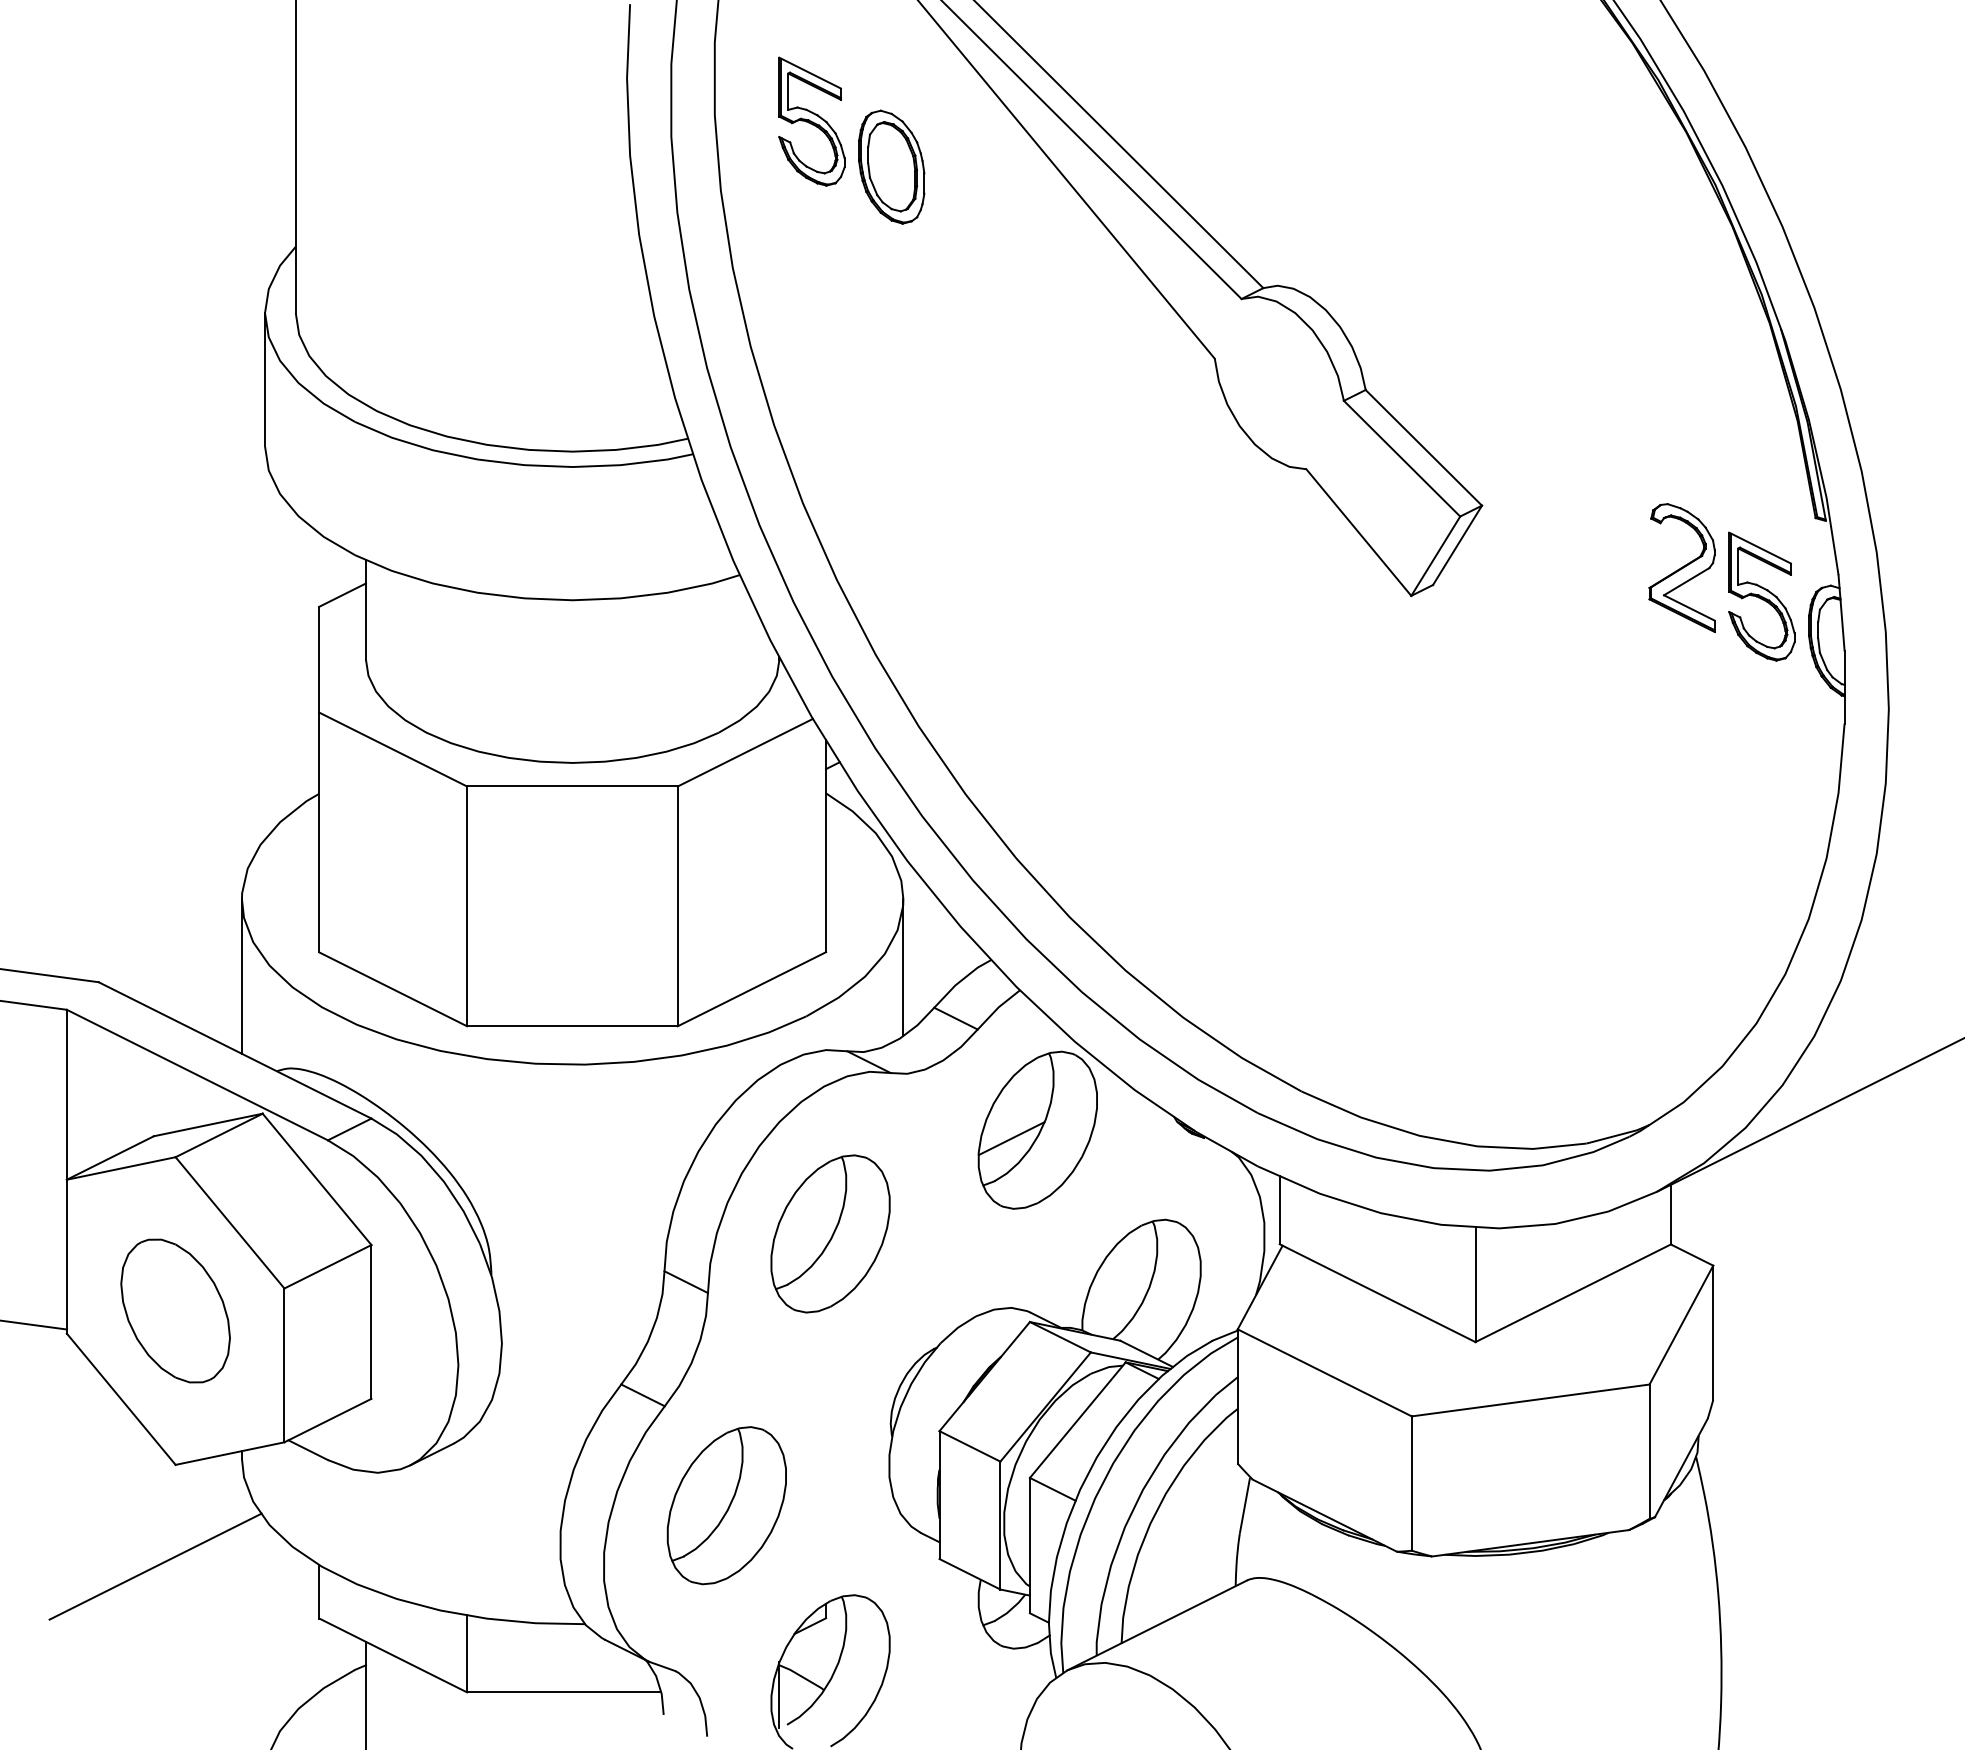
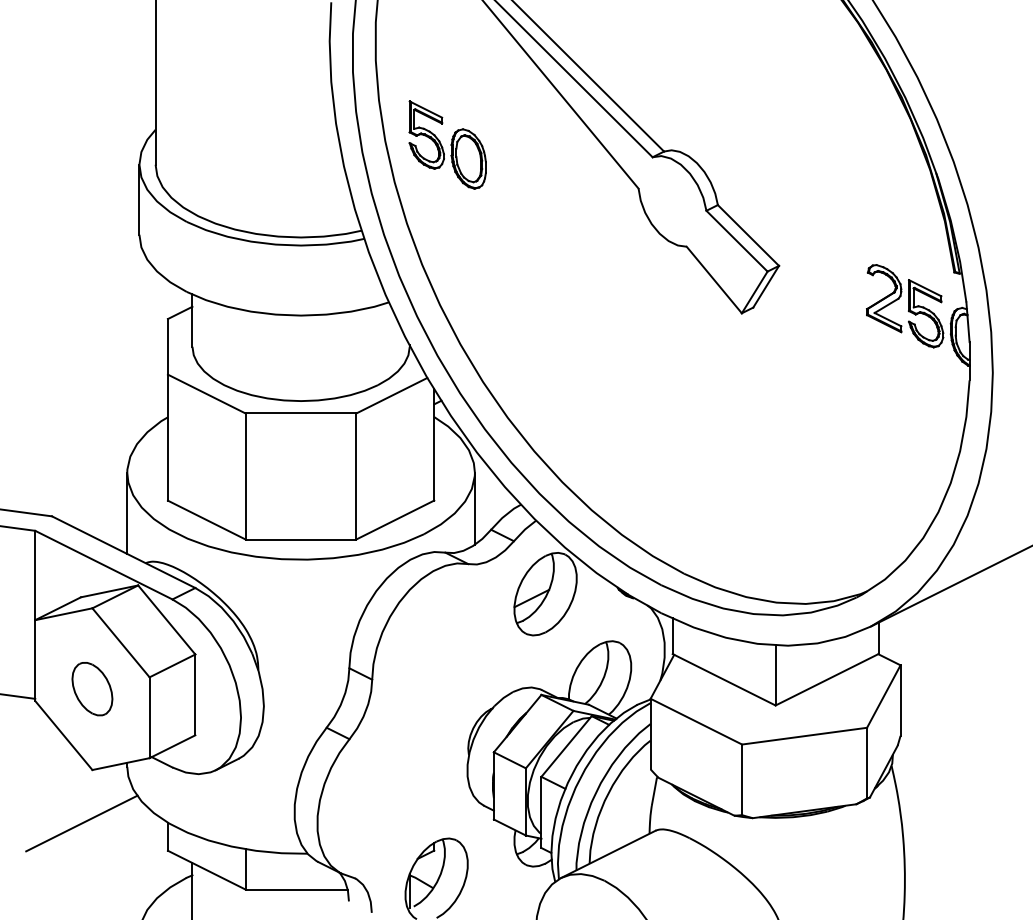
part: (851, 139) -> (447, 144), moved
part: (830, 1233) -> (436, 648), removed
part: (175, 1309) -> (92, 688), size x0.7
part: (727, 1505) -> (382, 791), removed

